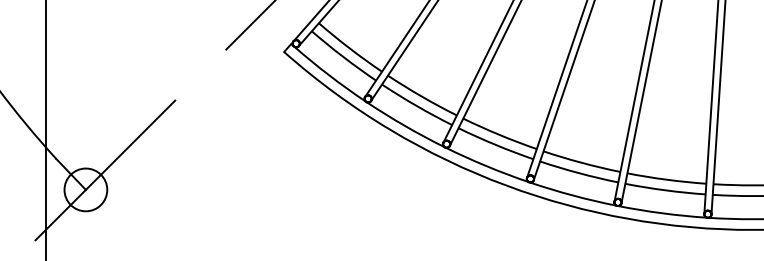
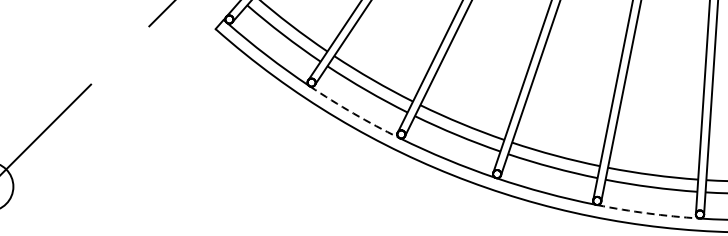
arc: (404, 125) -> (353, 113), solid -> dashed
arc: (662, 213) -> (648, 213), solid -> dashed

